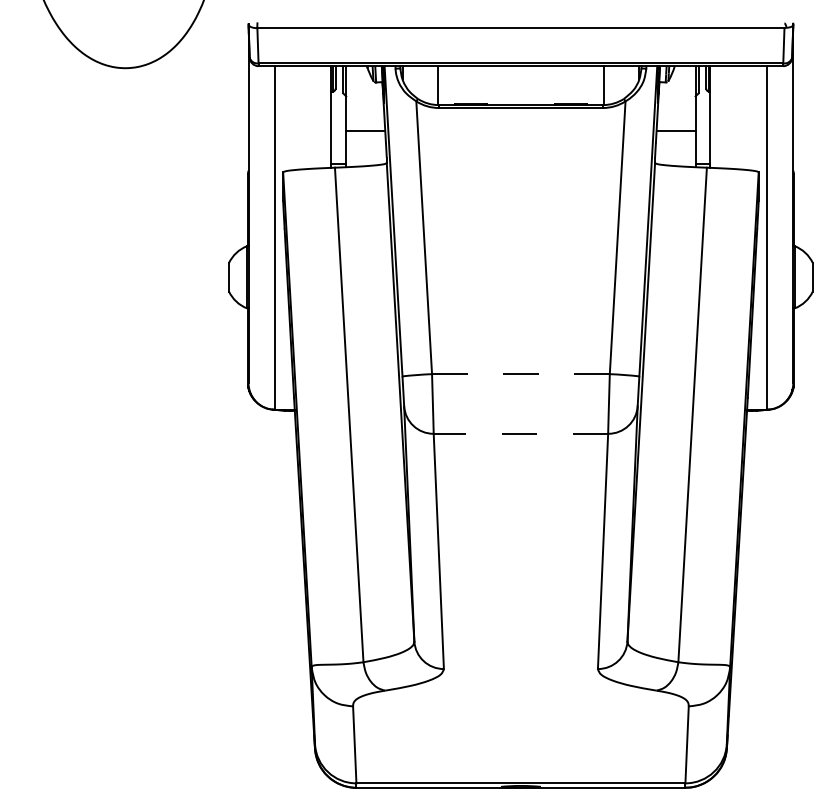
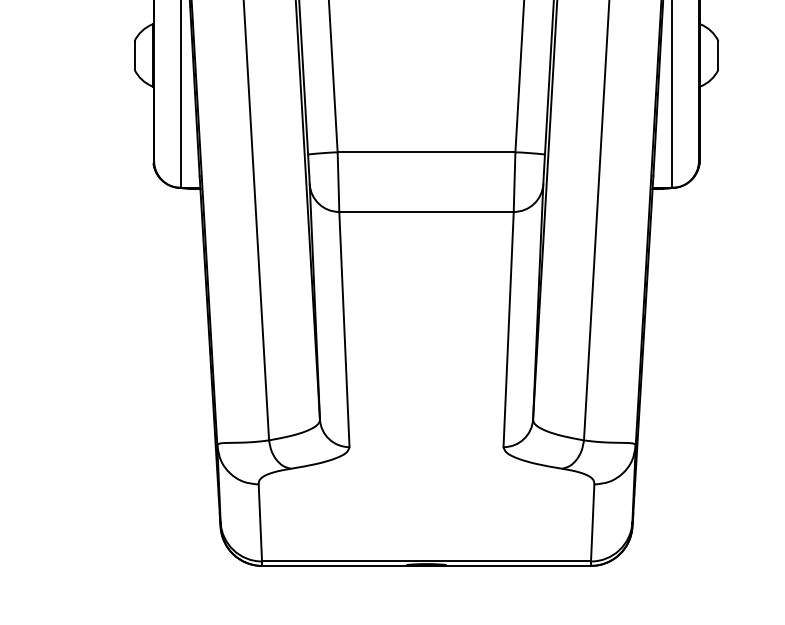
line: (520, 374) -> (426, 152), dashed -> solid
line: (520, 433) -> (426, 211), dashed -> solid

